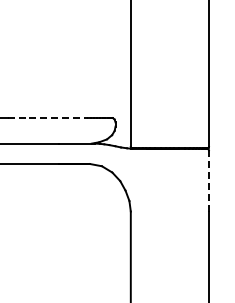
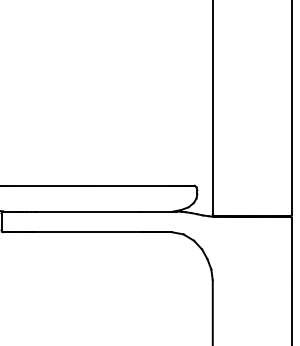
line: (48, 117) -> (129, 185), dashed -> solid
line: (208, 181) -> (291, 249), dashed -> solid

